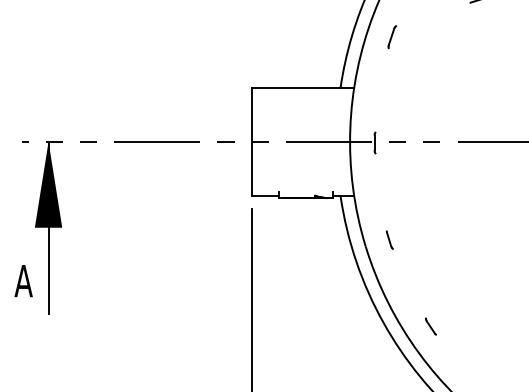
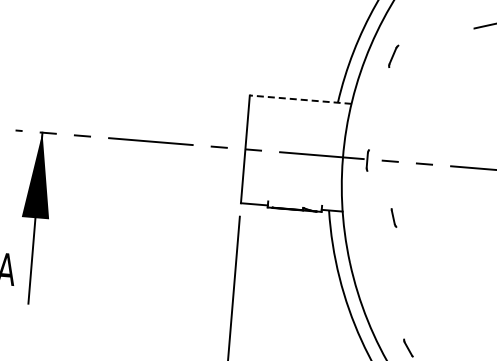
line: (302, 87) -> (300, 99), solid -> dashed
line: (389, 239) -> (393, 217), moved

